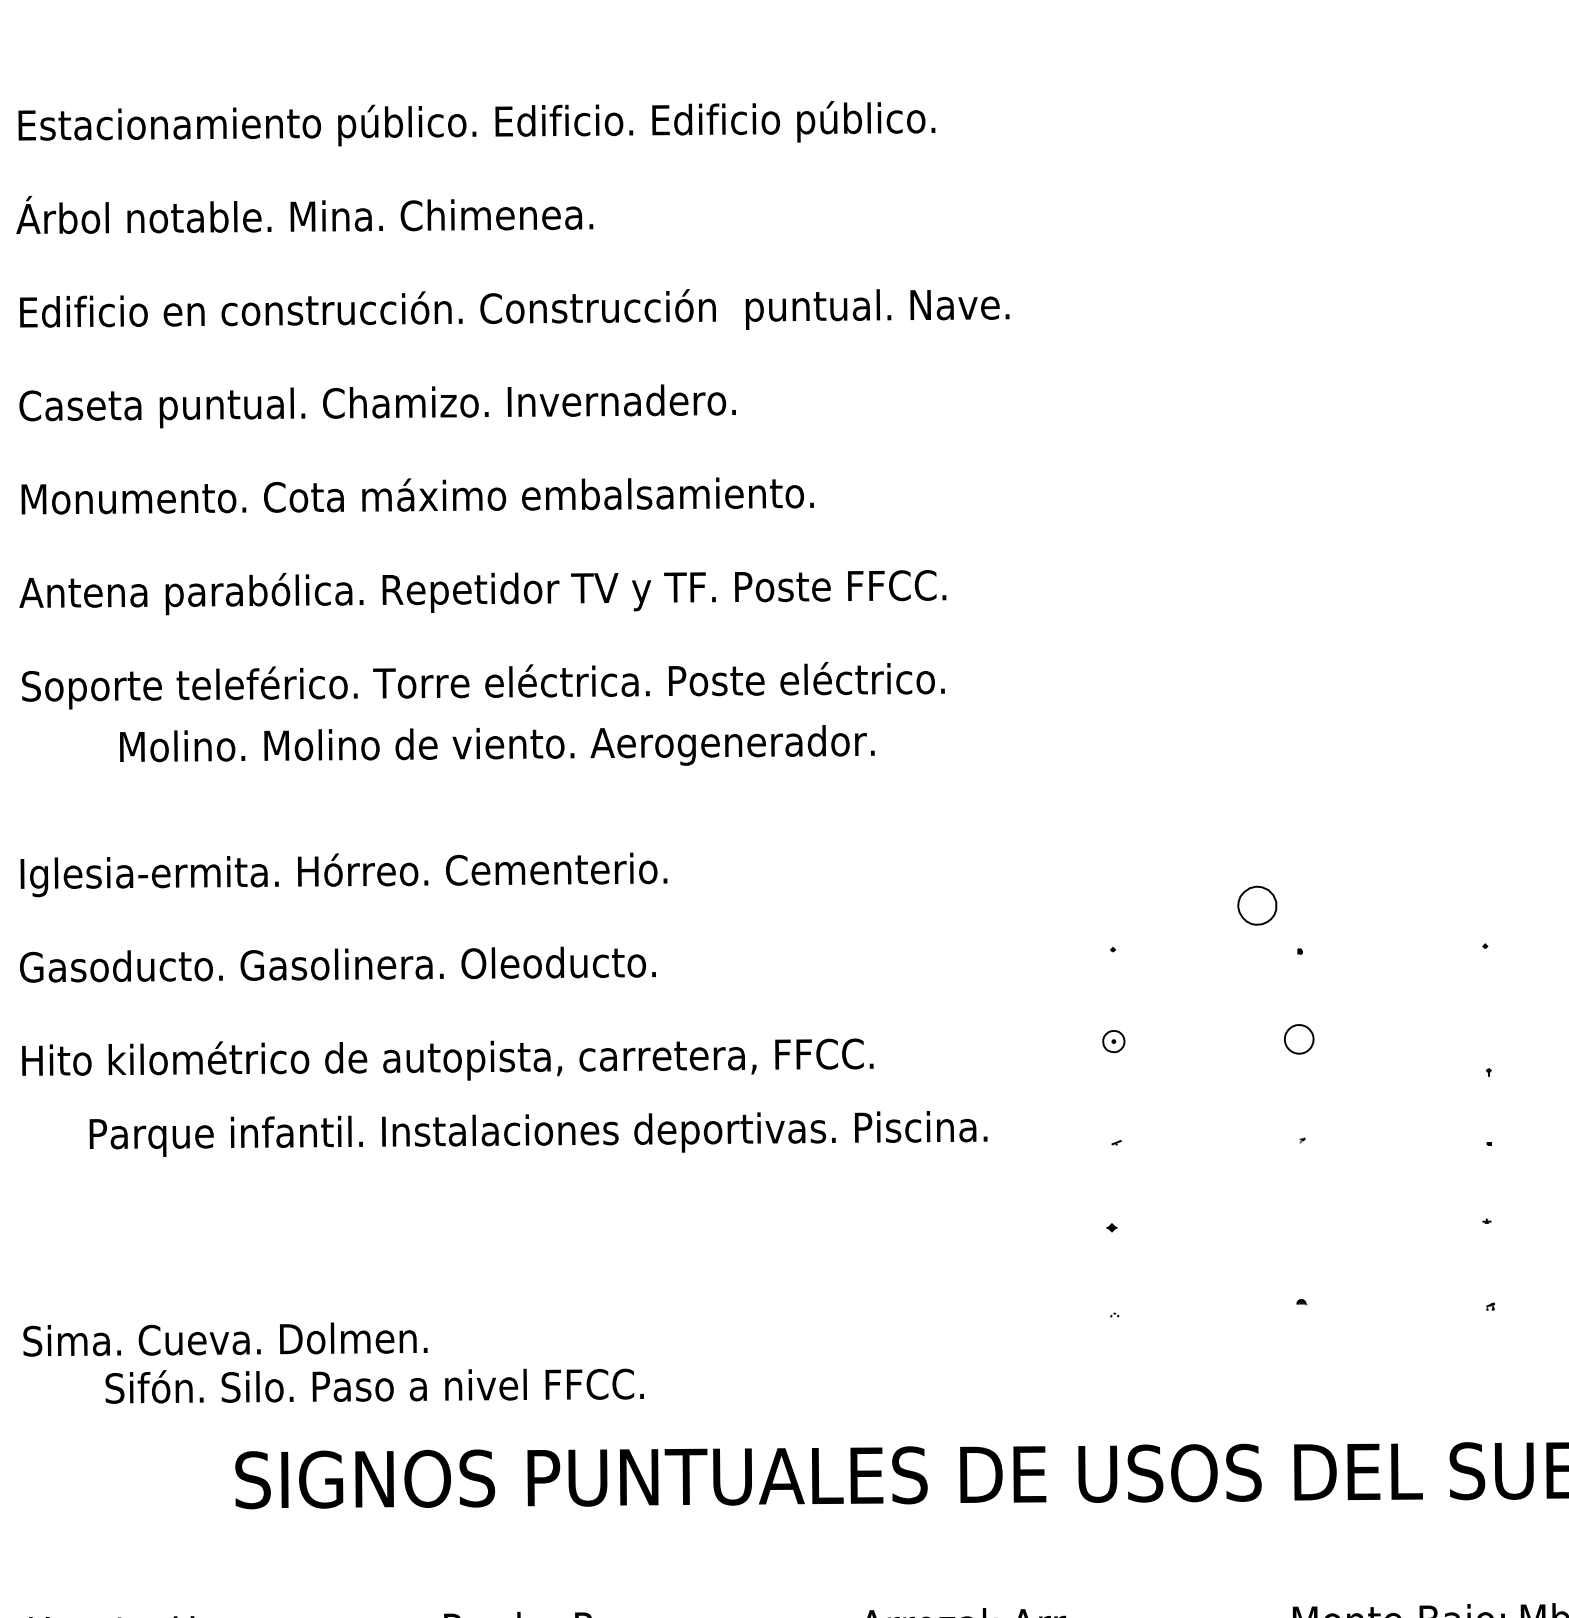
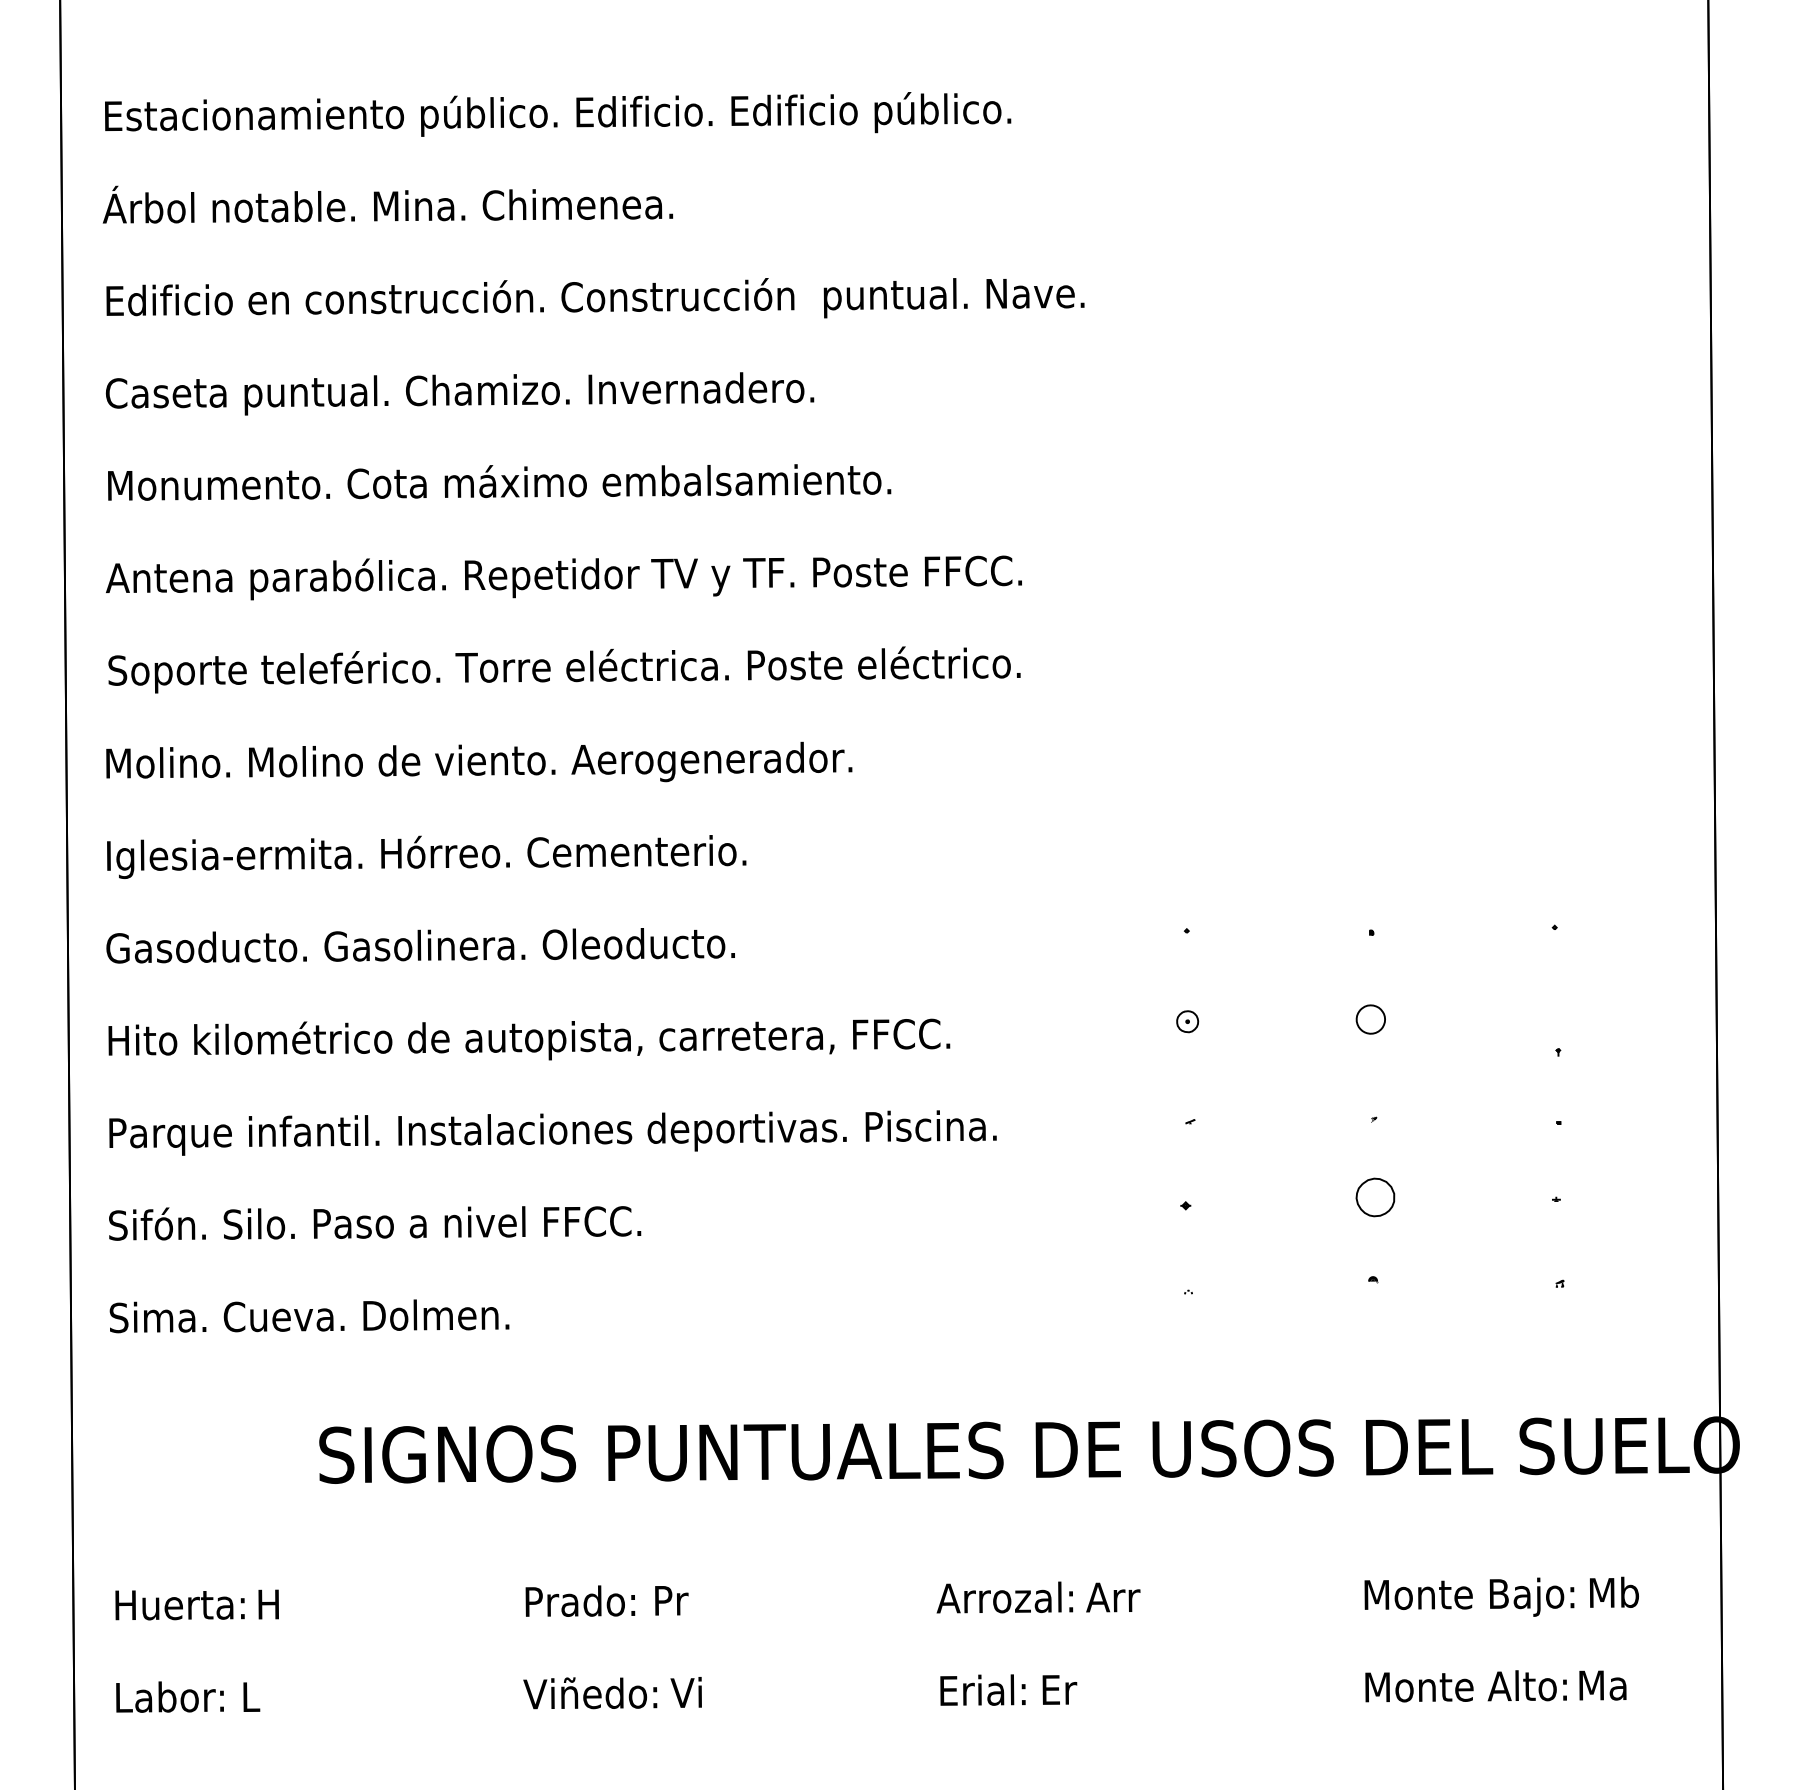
text: (497, 744) -> (479, 761), moved
part: (1257, 905) -> (1375, 1197), moved
text: (538, 1133) -> (552, 1132), moved
text: (375, 1386) -> (375, 1223), moved

